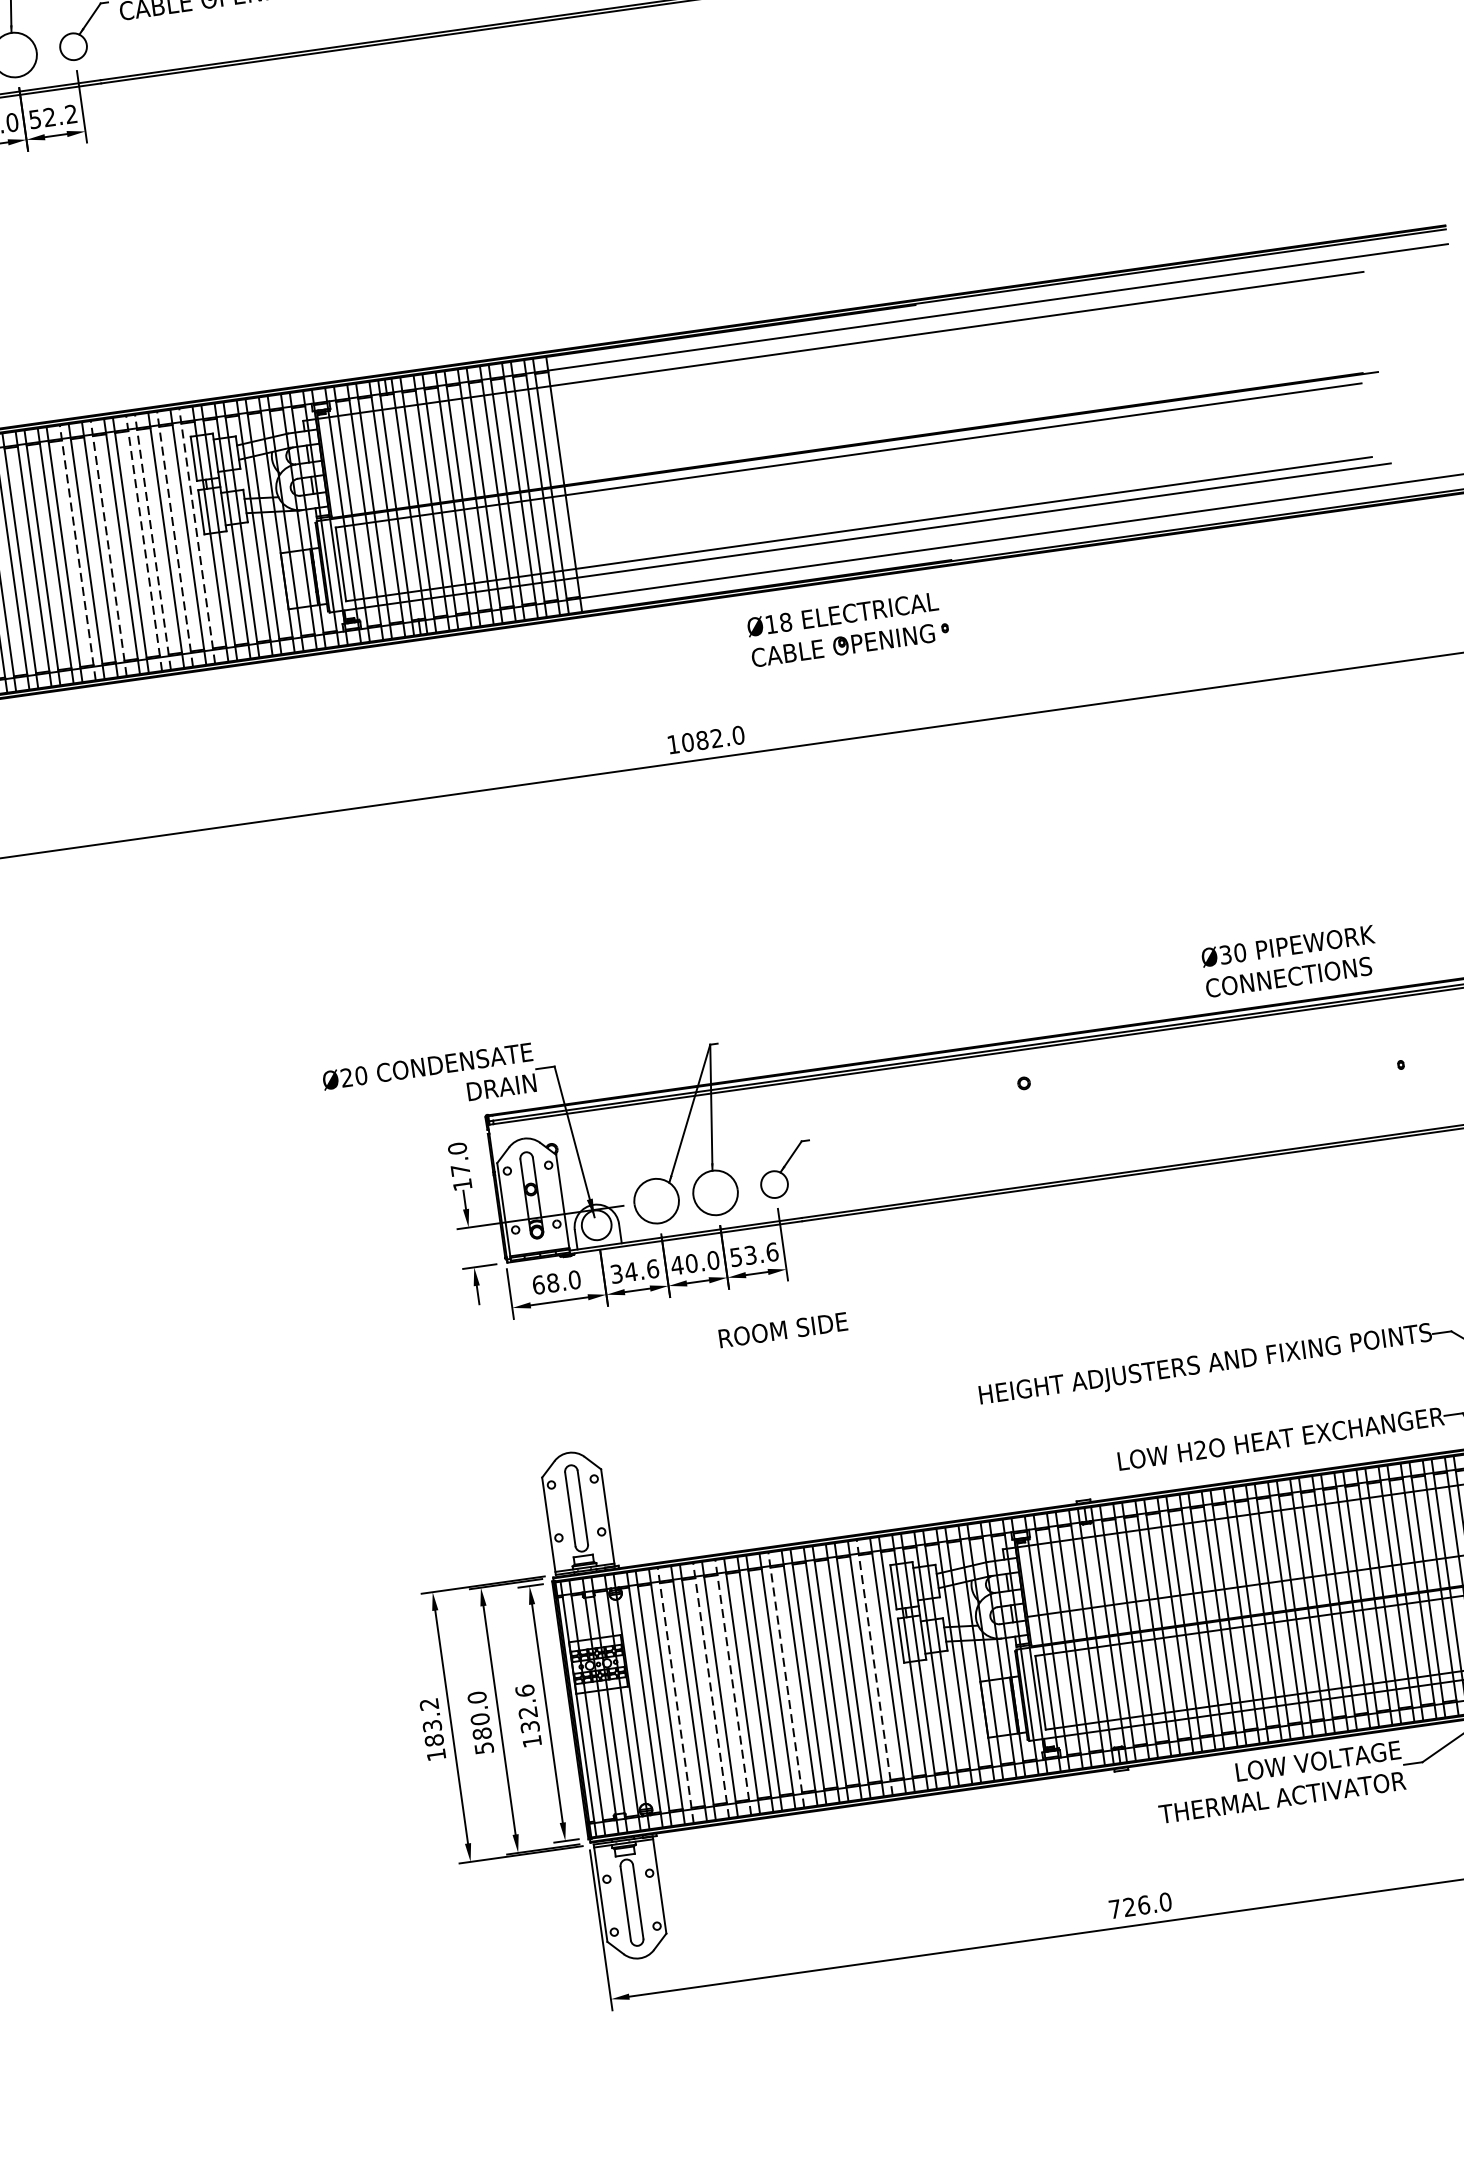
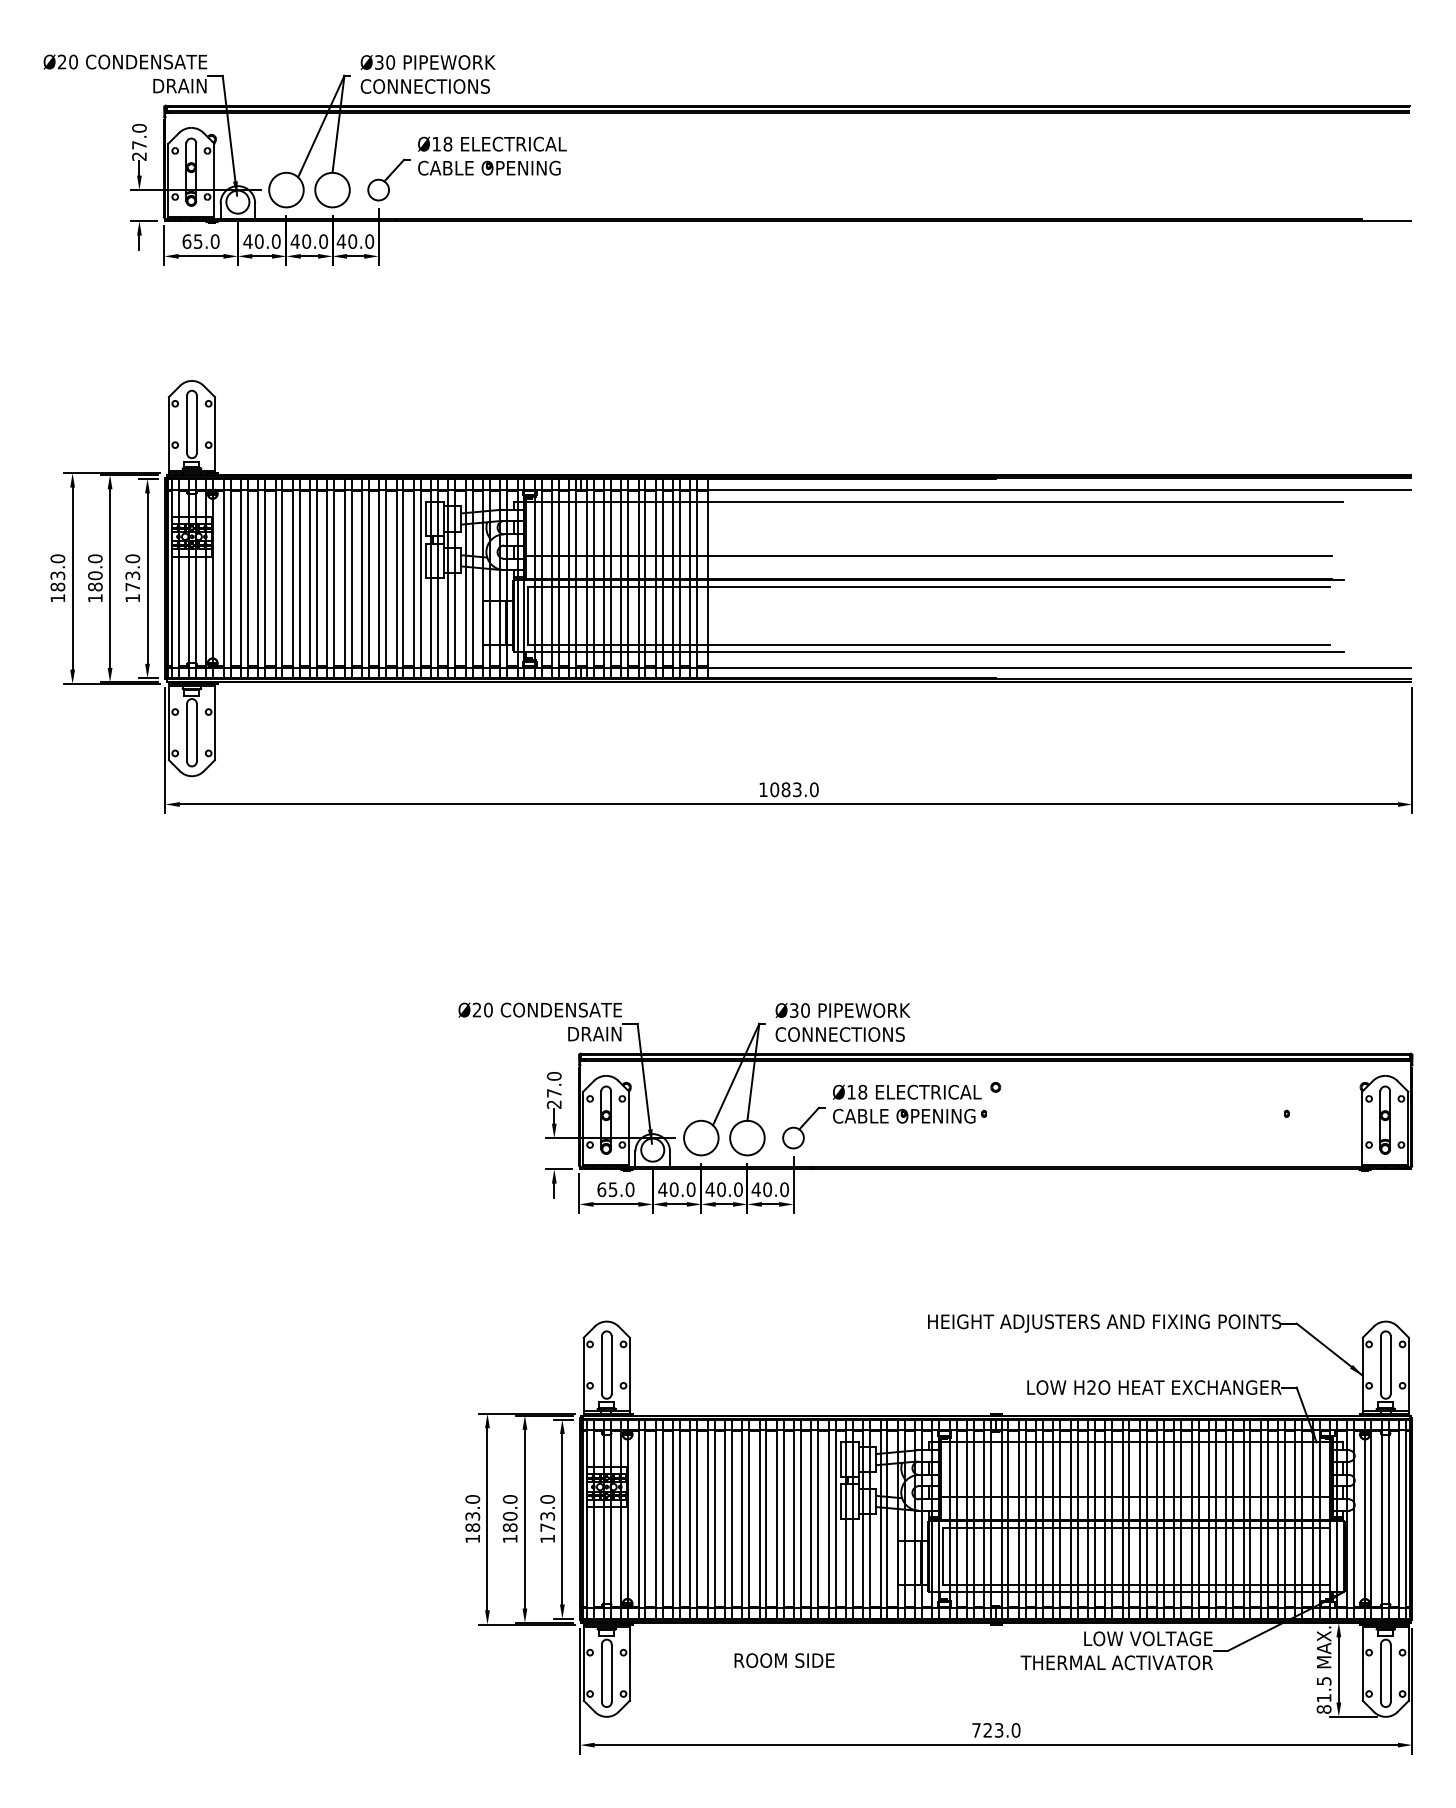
text: (53, 116) -> (355, 241), 52.2 -> 40.0
line: (842, 416) -> (928, 556), added
line: (196, 535) -> (420, 578), dashed -> solid
line: (175, 539) -> (403, 578), dashed -> solid
line: (153, 542) -> (386, 578), dashed -> solid
line: (144, 543) -> (379, 578), dashed -> solid
line: (108, 548) -> (351, 578), dashed -> solid
line: (77, 552) -> (327, 578), dashed -> solid
part: (848, 628) -> (910, 1103), moved
text: (717, 739) -> (797, 790), 1082.0 -> 1083.0
text: (1289, 961) -> (842, 1022), moved
text: (461, 1184) -> (553, 1104), 17.0 -> 27.0
text: (754, 1254) -> (770, 1189), 53.6 -> 40.0
text: (634, 1271) -> (676, 1189), 34.6 -> 40.0
text: (552, 1282) -> (612, 1189), 68.0 -> 65.0
text: (783, 1329) -> (784, 1660), moved
line: (875, 1667) -> (818, 1519), dashed -> solid
line: (786, 1680) -> (749, 1519), dashed -> solid
line: (733, 1687) -> (707, 1519), dashed -> solid
line: (711, 1690) -> (690, 1519), dashed -> solid
line: (675, 1695) -> (662, 1519), dashed -> solid
text: (428, 1704) -> (472, 1499), 183.2 -> 183.0
text: (527, 1708) -> (547, 1513), 132.6 -> 173.0
text: (484, 1748) -> (510, 1539), 580.0 -> 180.0
text: (1143, 1905) -> (998, 1730), 726.0 -> 723.0

